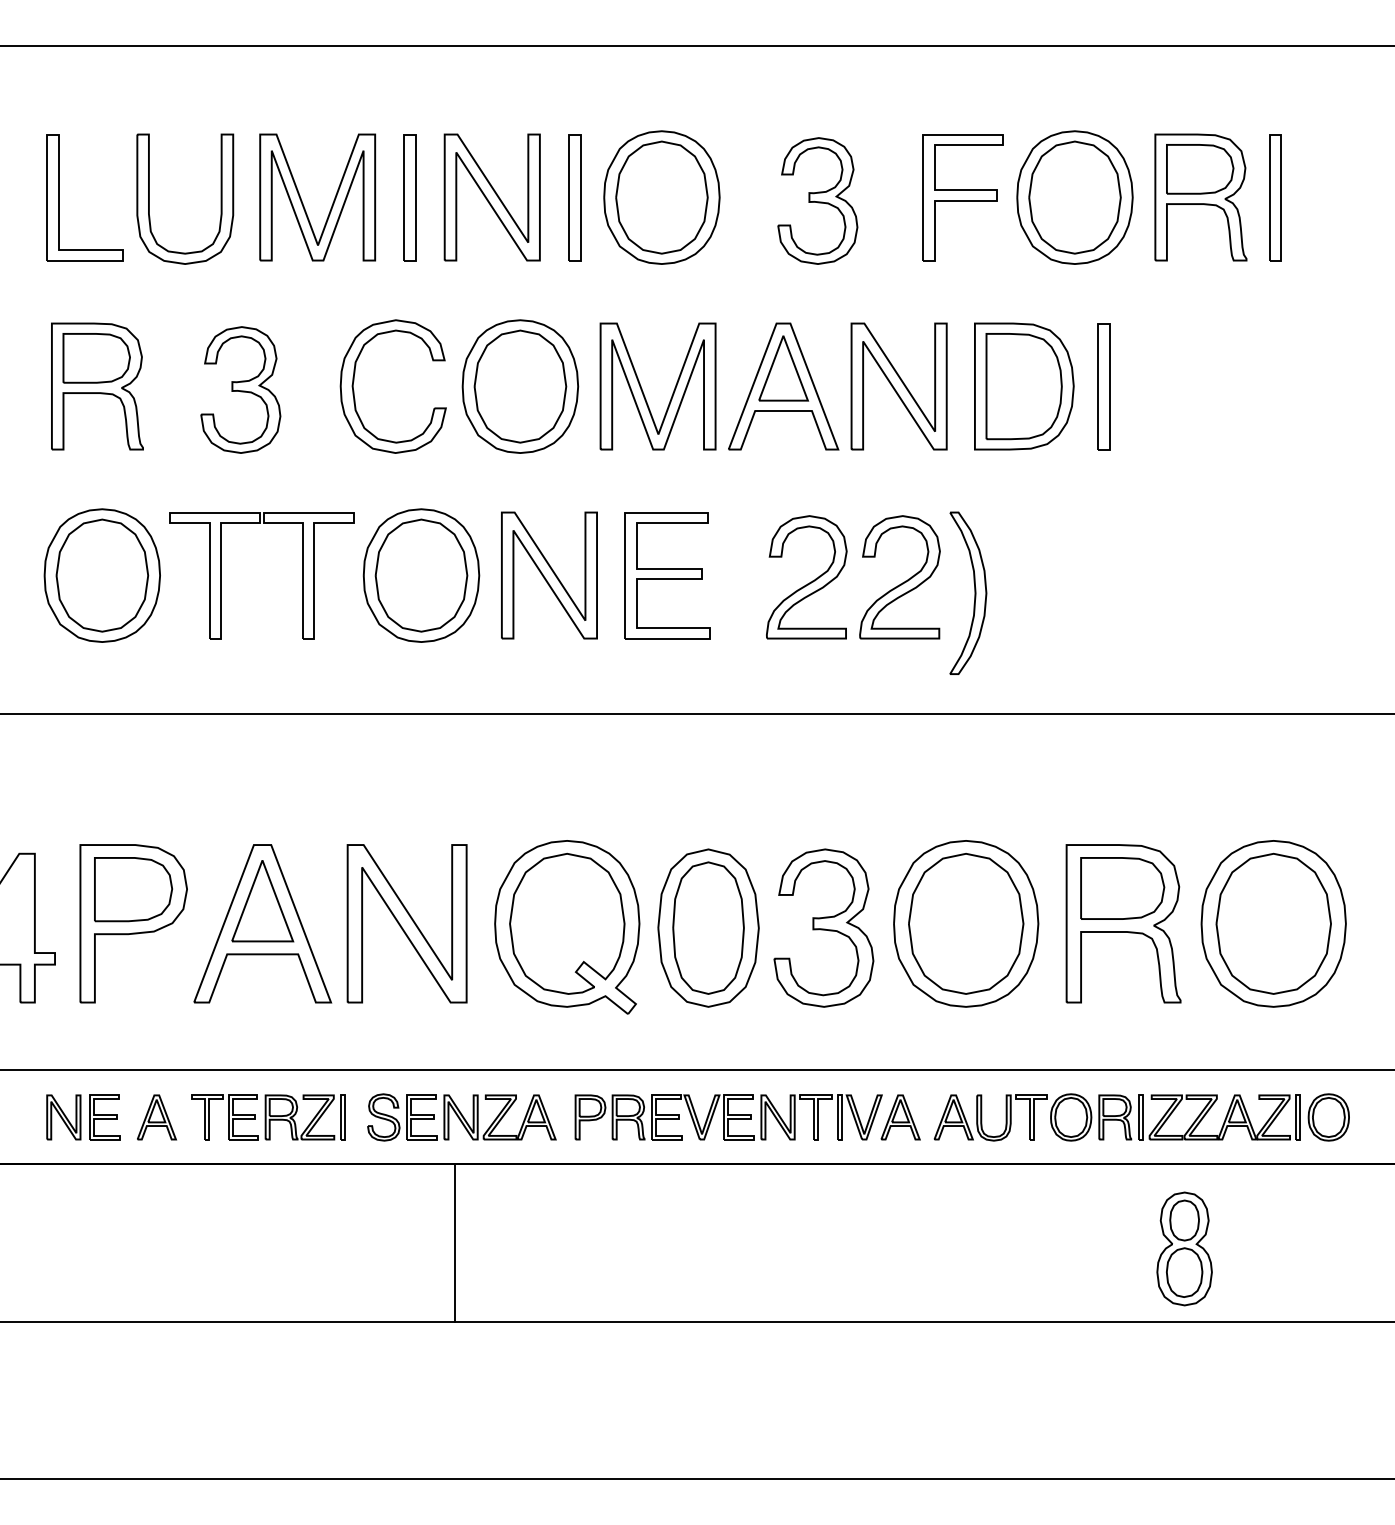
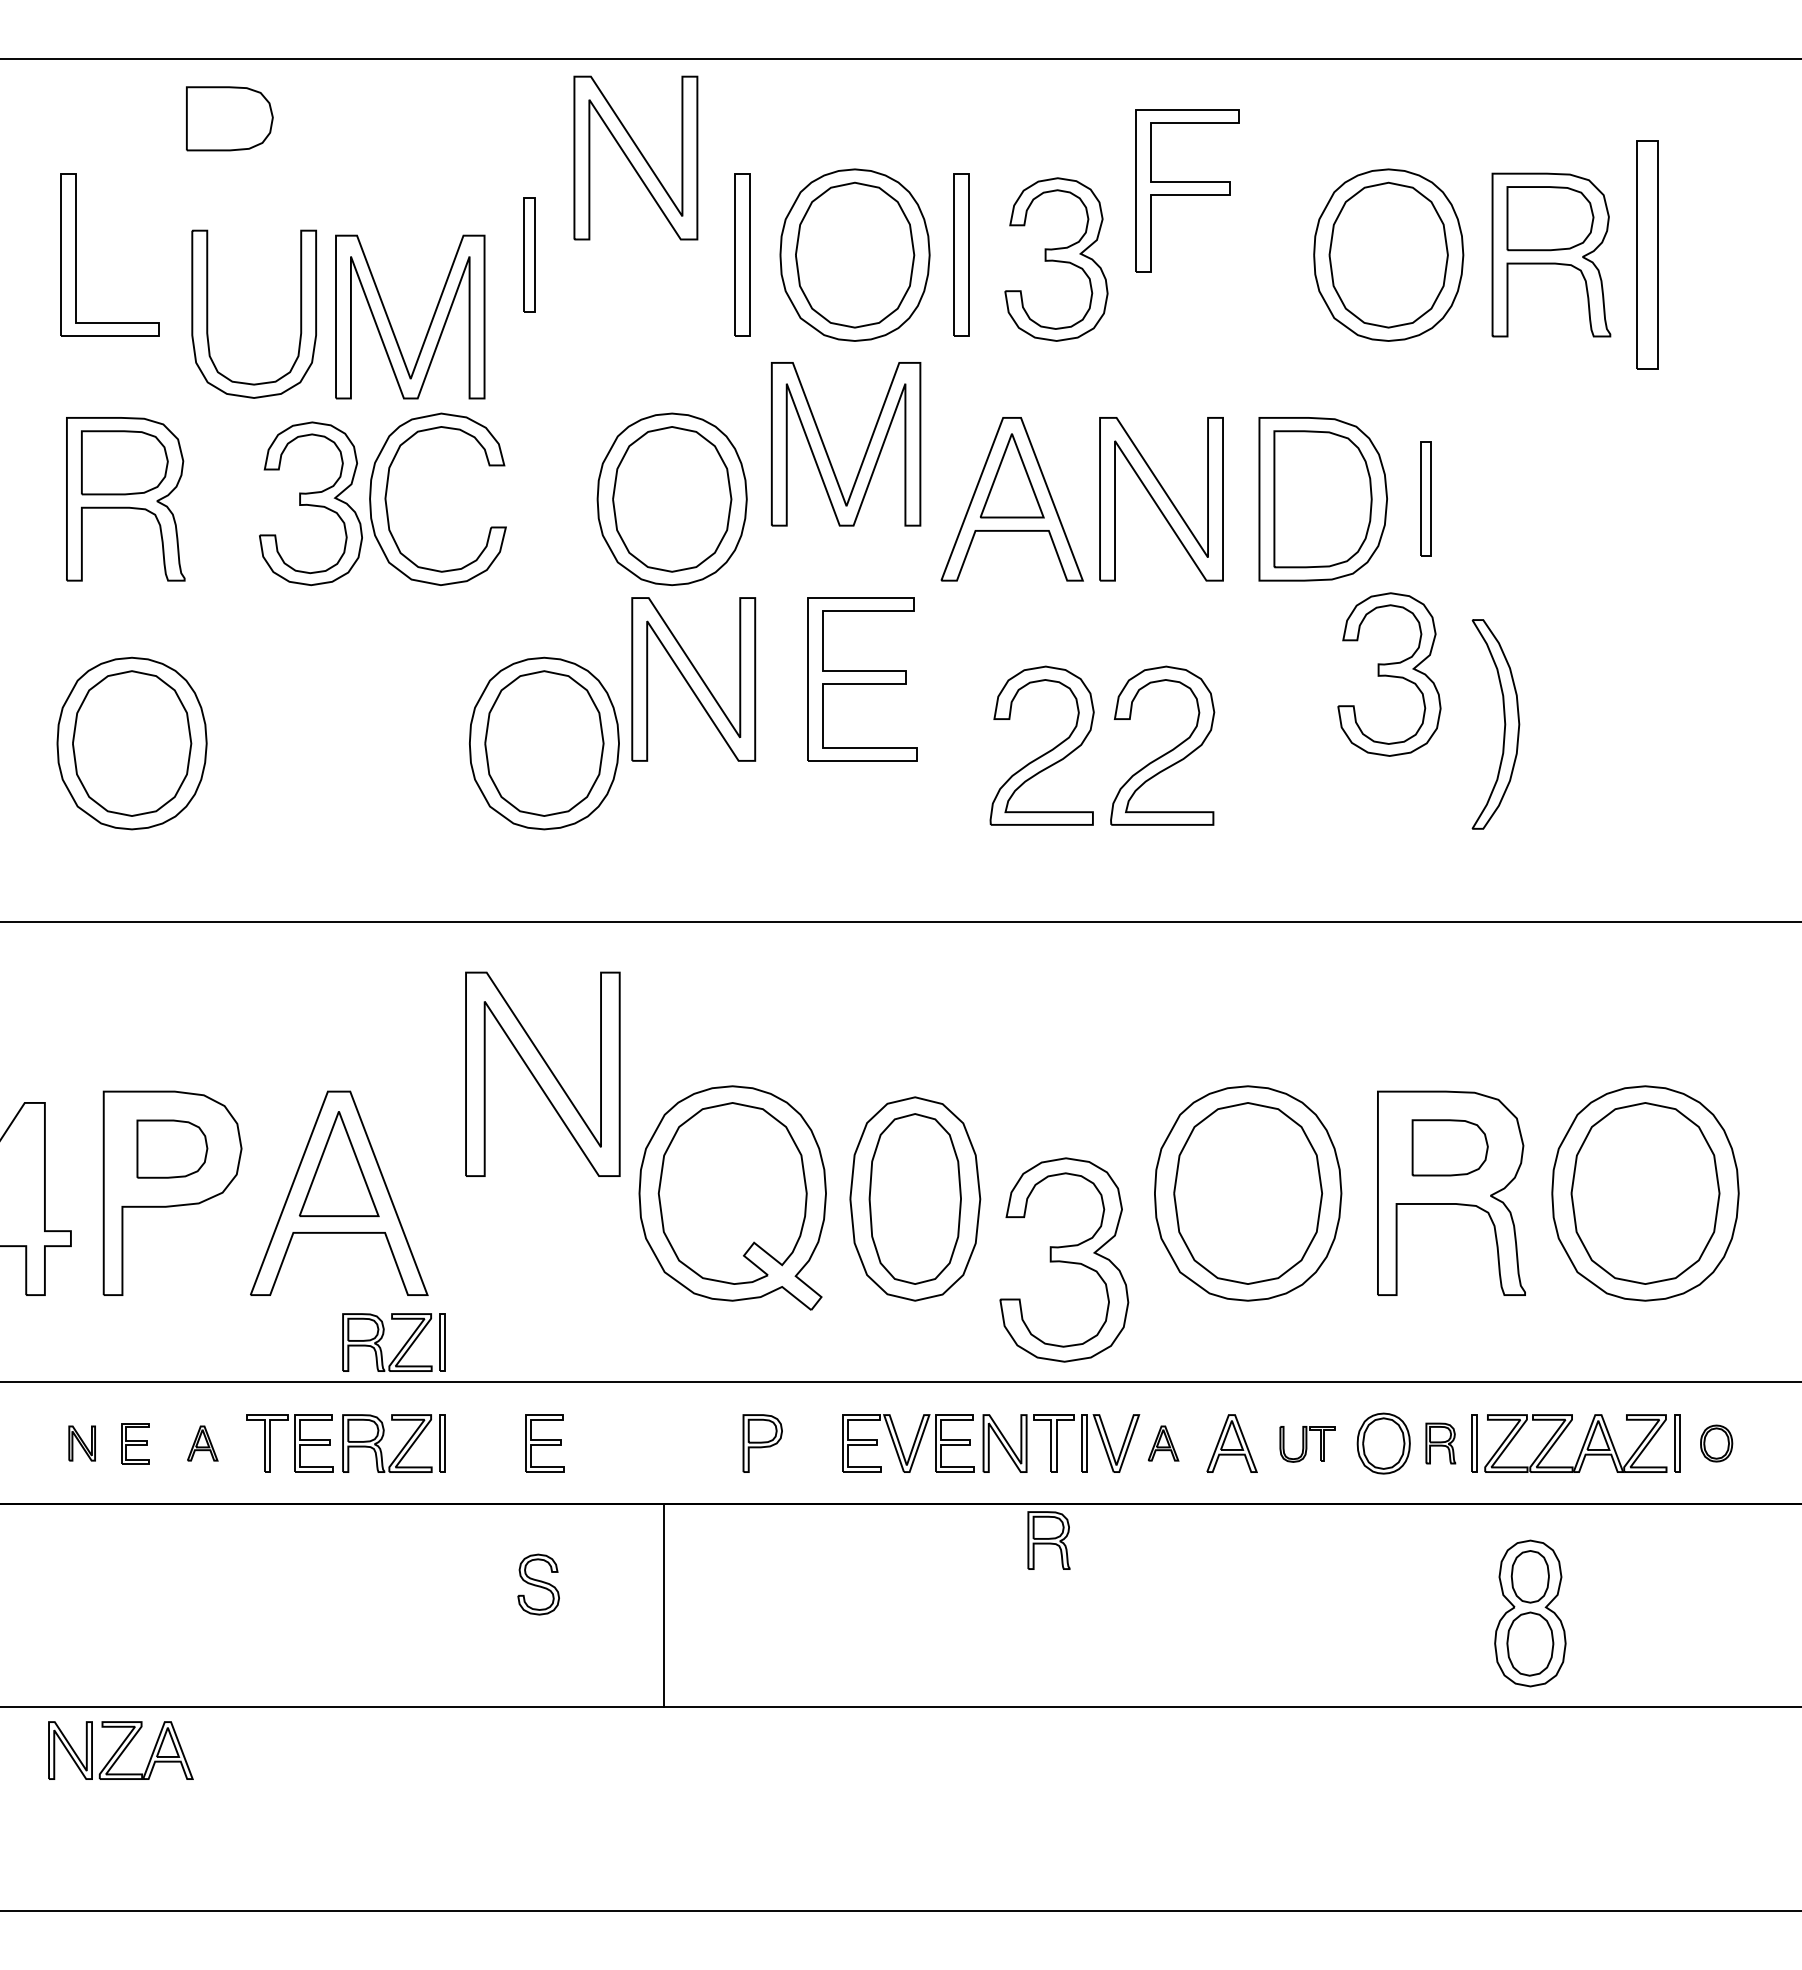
part: (177, 91) -> (229, 118), added
part: (409, 197) -> (529, 254), size x0.7
part: (492, 197) -> (635, 157), moved
part: (744, 197) -> (961, 254), added
part: (963, 197) -> (1187, 190), moved
part: (1275, 197) -> (1647, 254), size x1.4
part: (149, 198) -> (208, 313), moved
part: (302, 200) -> (390, 321), moved
part: (354, 381) -> (387, 492), moved
part: (1103, 386) -> (1425, 499), size x0.7
part: (642, 390) -> (826, 449), moved
part: (1075, 522) -> (1389, 674), added
part: (221, 575) -> (286, 743), removed
part: (549, 575) -> (693, 679), moved
part: (667, 575) -> (862, 679), moved
part: (974, 593) -> (1504, 724), moved
part: (1122, 888) -> (1449, 1147), size x0.7
part: (133, 889) -> (172, 1148), size x0.7
part: (406, 923) -> (542, 1073), moved
part: (824, 927) -> (1064, 1259), moved
part: (311, 1042) -> (402, 1346), added
part: (63, 1117) -> (81, 1443), size x0.6
part: (105, 1117) -> (135, 1443), size x0.7
part: (156, 1117) -> (202, 1443), size x0.6
part: (383, 1117) -> (538, 1584), moved
part: (499, 1117) -> (120, 1750), moved
part: (628, 1117) -> (1048, 1540), moved
part: (900, 1117) -> (1163, 1443), size x0.6
part: (1115, 1117) -> (1440, 1443), size x0.7
part: (1328, 1117) -> (1716, 1443), size x0.6
part: (1012, 1118) -> (1307, 1444), size x0.6
line: (454, 1242) -> (663, 1605), moved

